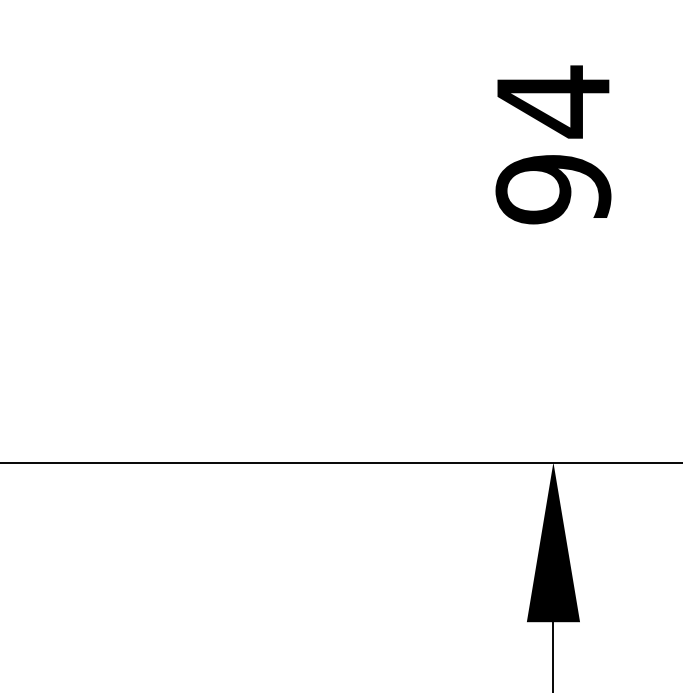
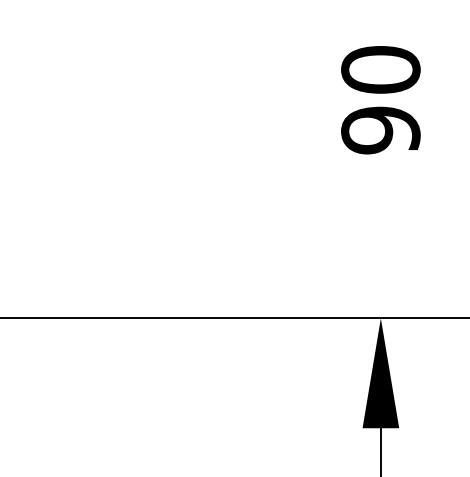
text: (552, 102) -> (380, 70), 94 -> 90

